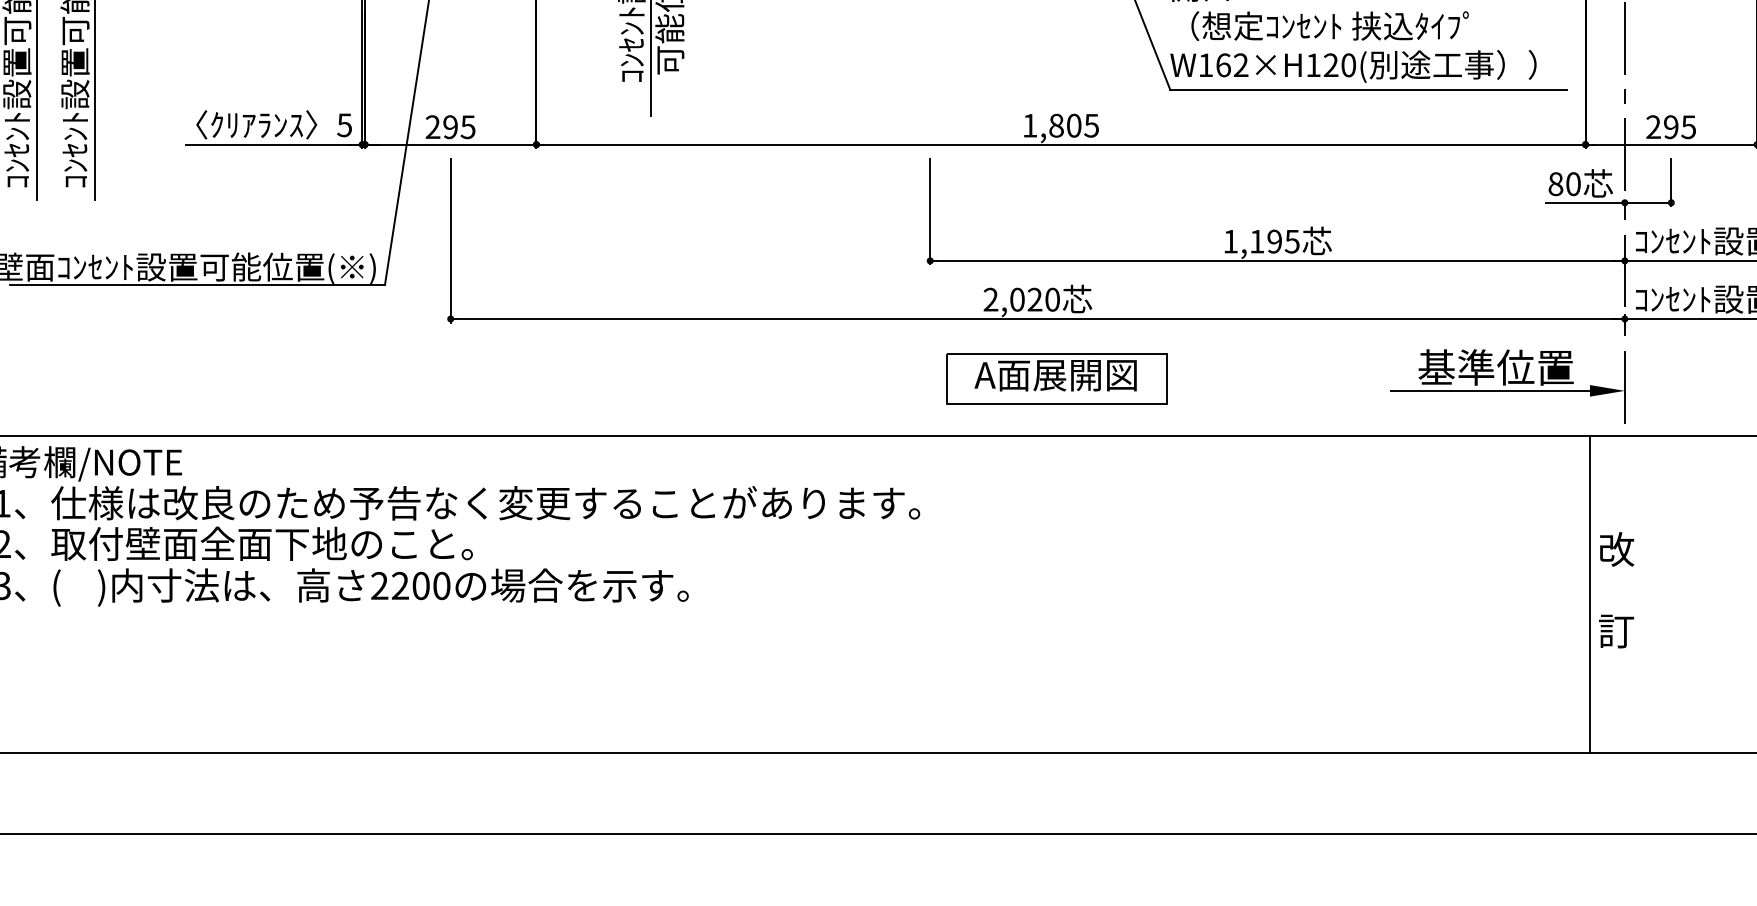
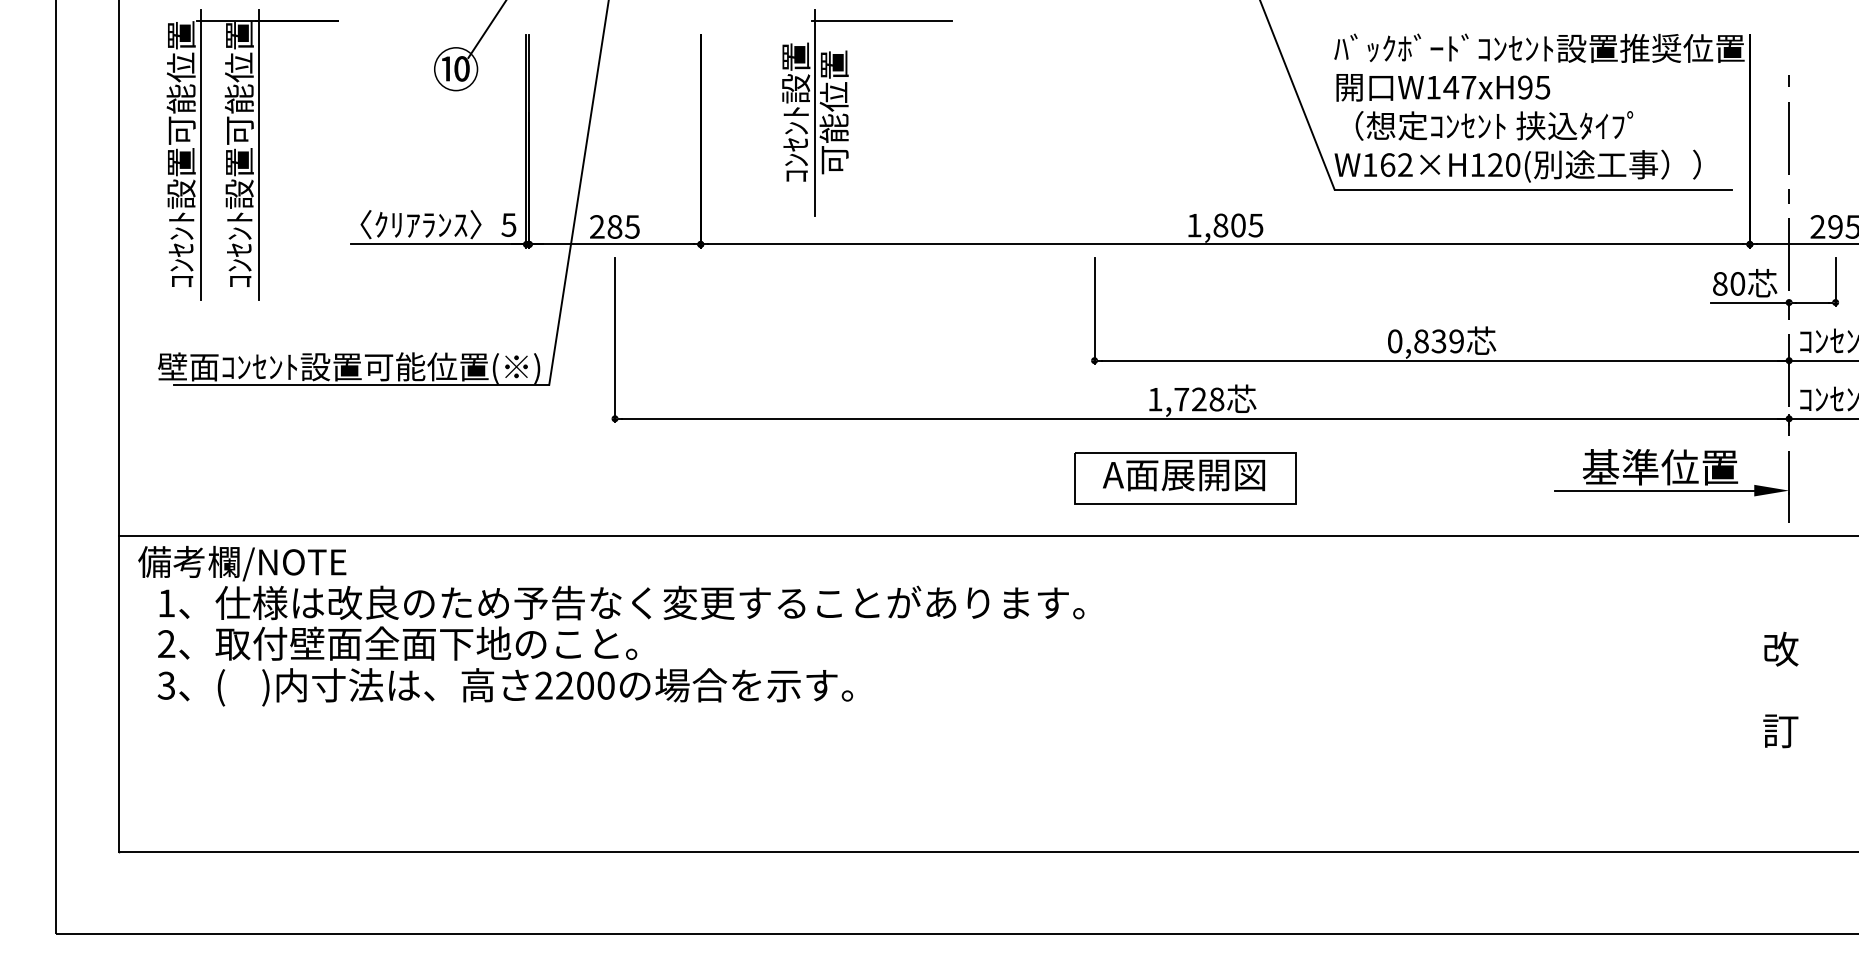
text: (450, 126) -> (614, 226), 295 -> 285
text: (1261, 241) -> (1425, 341), 1,195 -> 0,839
text: (1022, 299) -> (1186, 399), 2,020 -> 1,728
part: (1057, 378) -> (1185, 478), moved
line: (1590, 593) -> (1754, 693), removed

